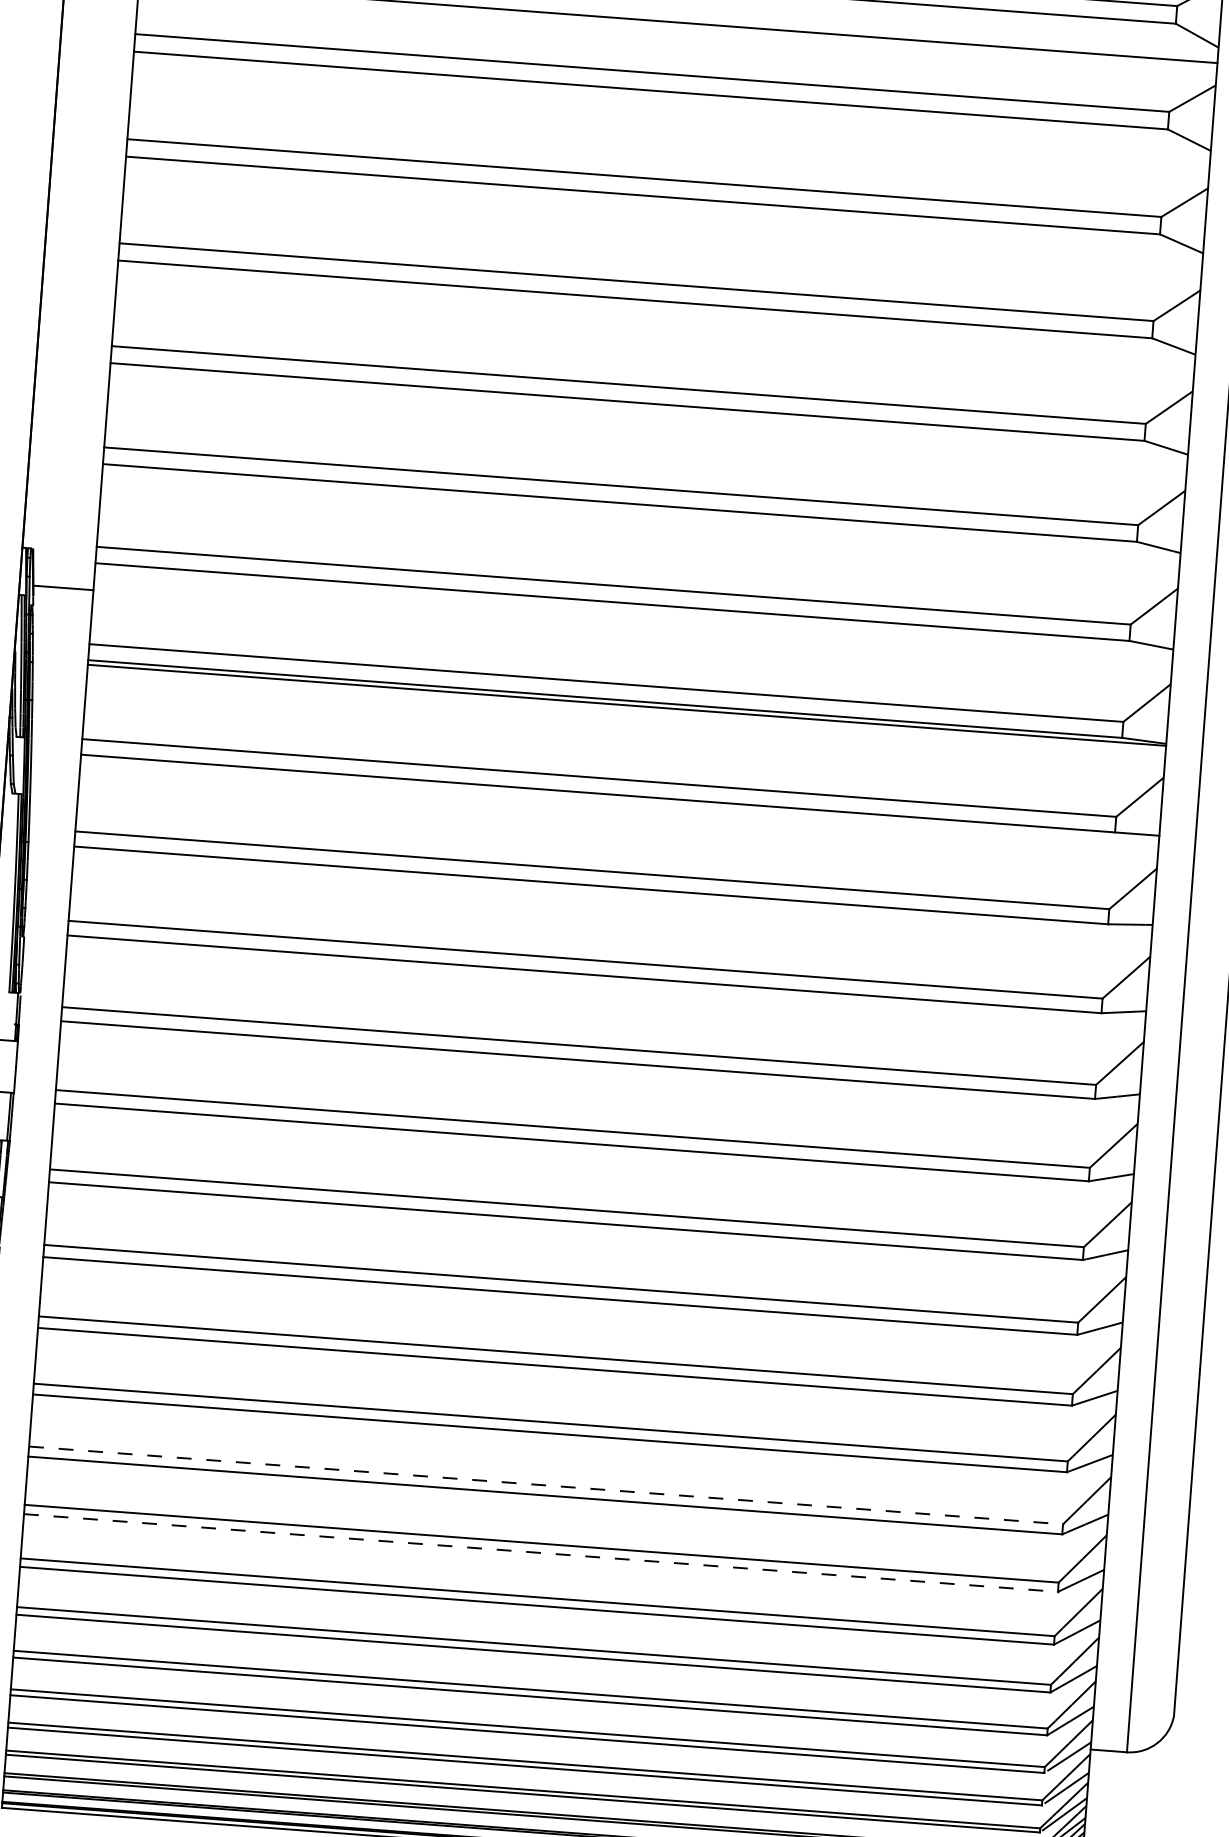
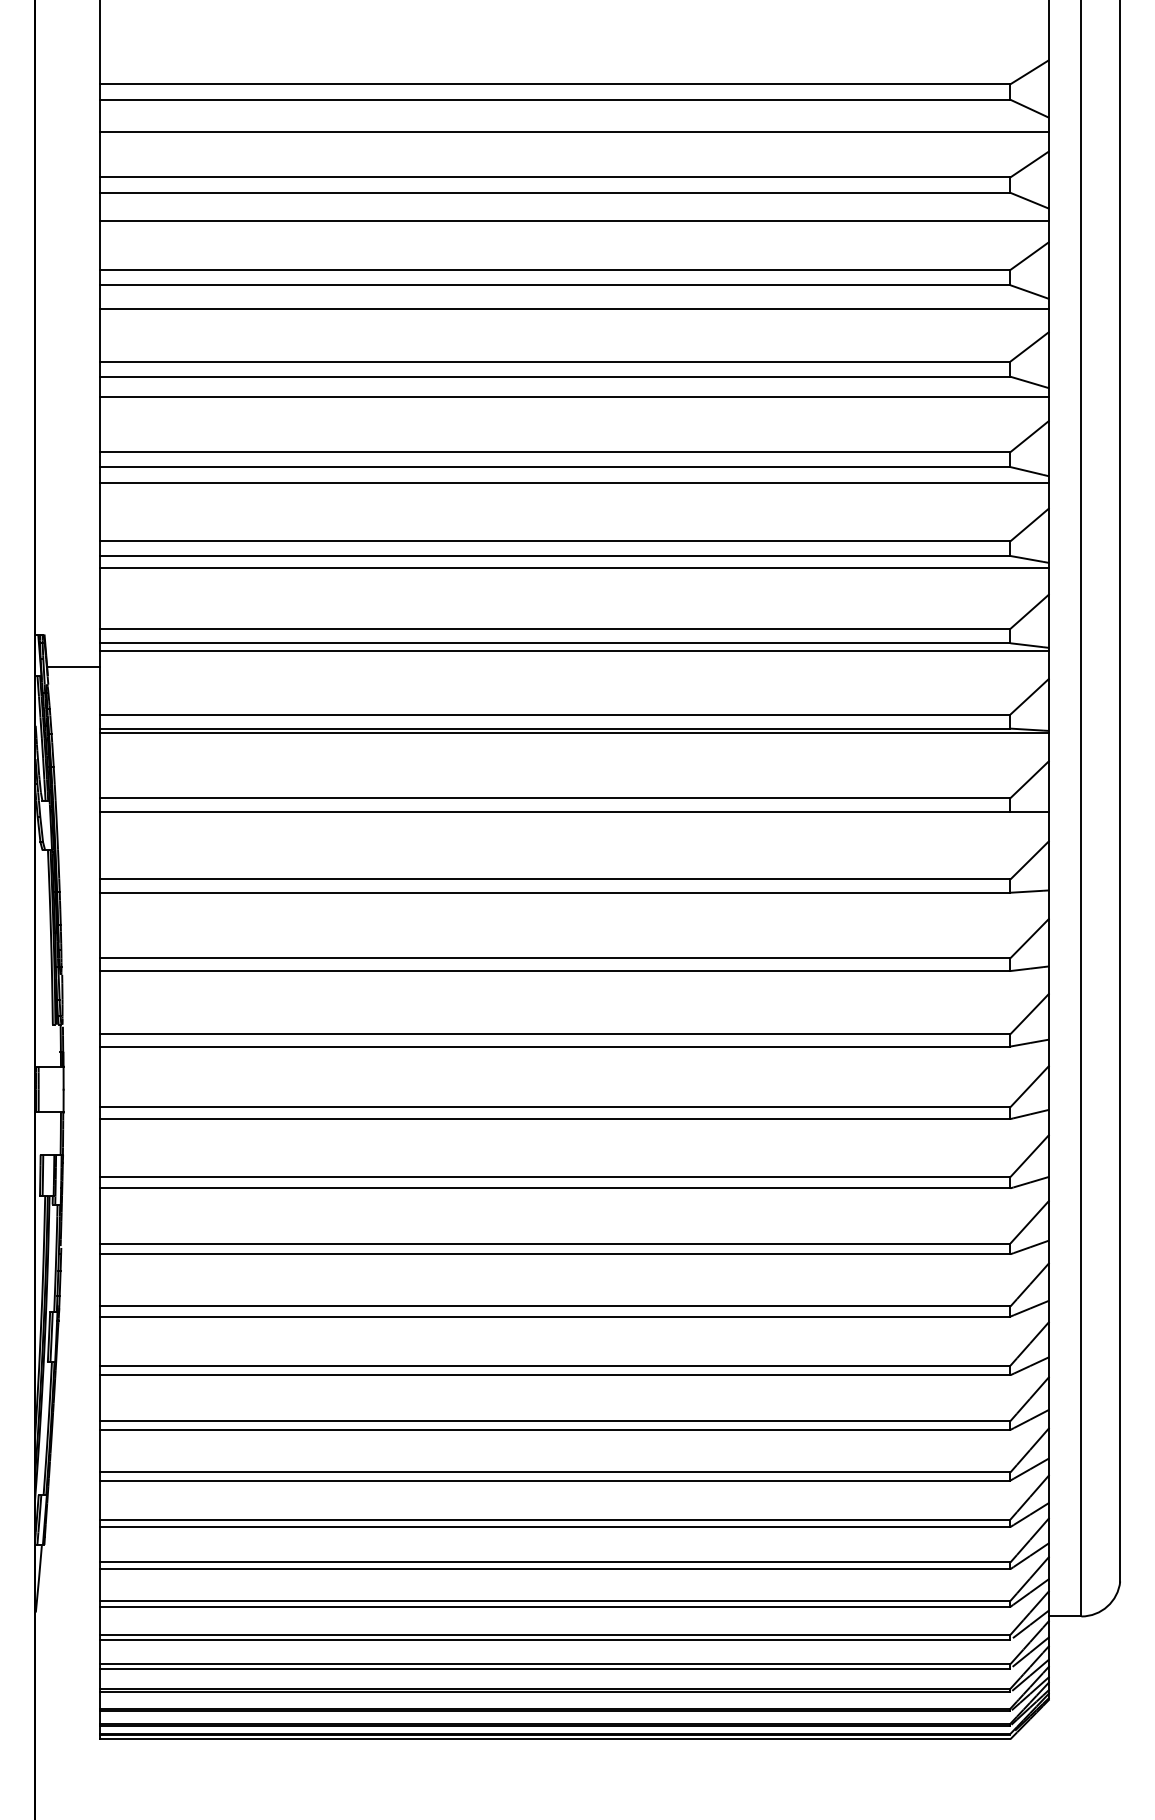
line: (670, 123) -> (574, 220), added
line: (662, 224) -> (574, 309), added
line: (655, 323) -> (574, 396), added
line: (647, 422) -> (574, 483), added
line: (640, 518) -> (574, 568), added
line: (633, 613) -> (574, 651), added
line: (546, 1485) -> (555, 1421), dashed -> solid
line: (541, 1552) -> (555, 1480), dashed -> solid

